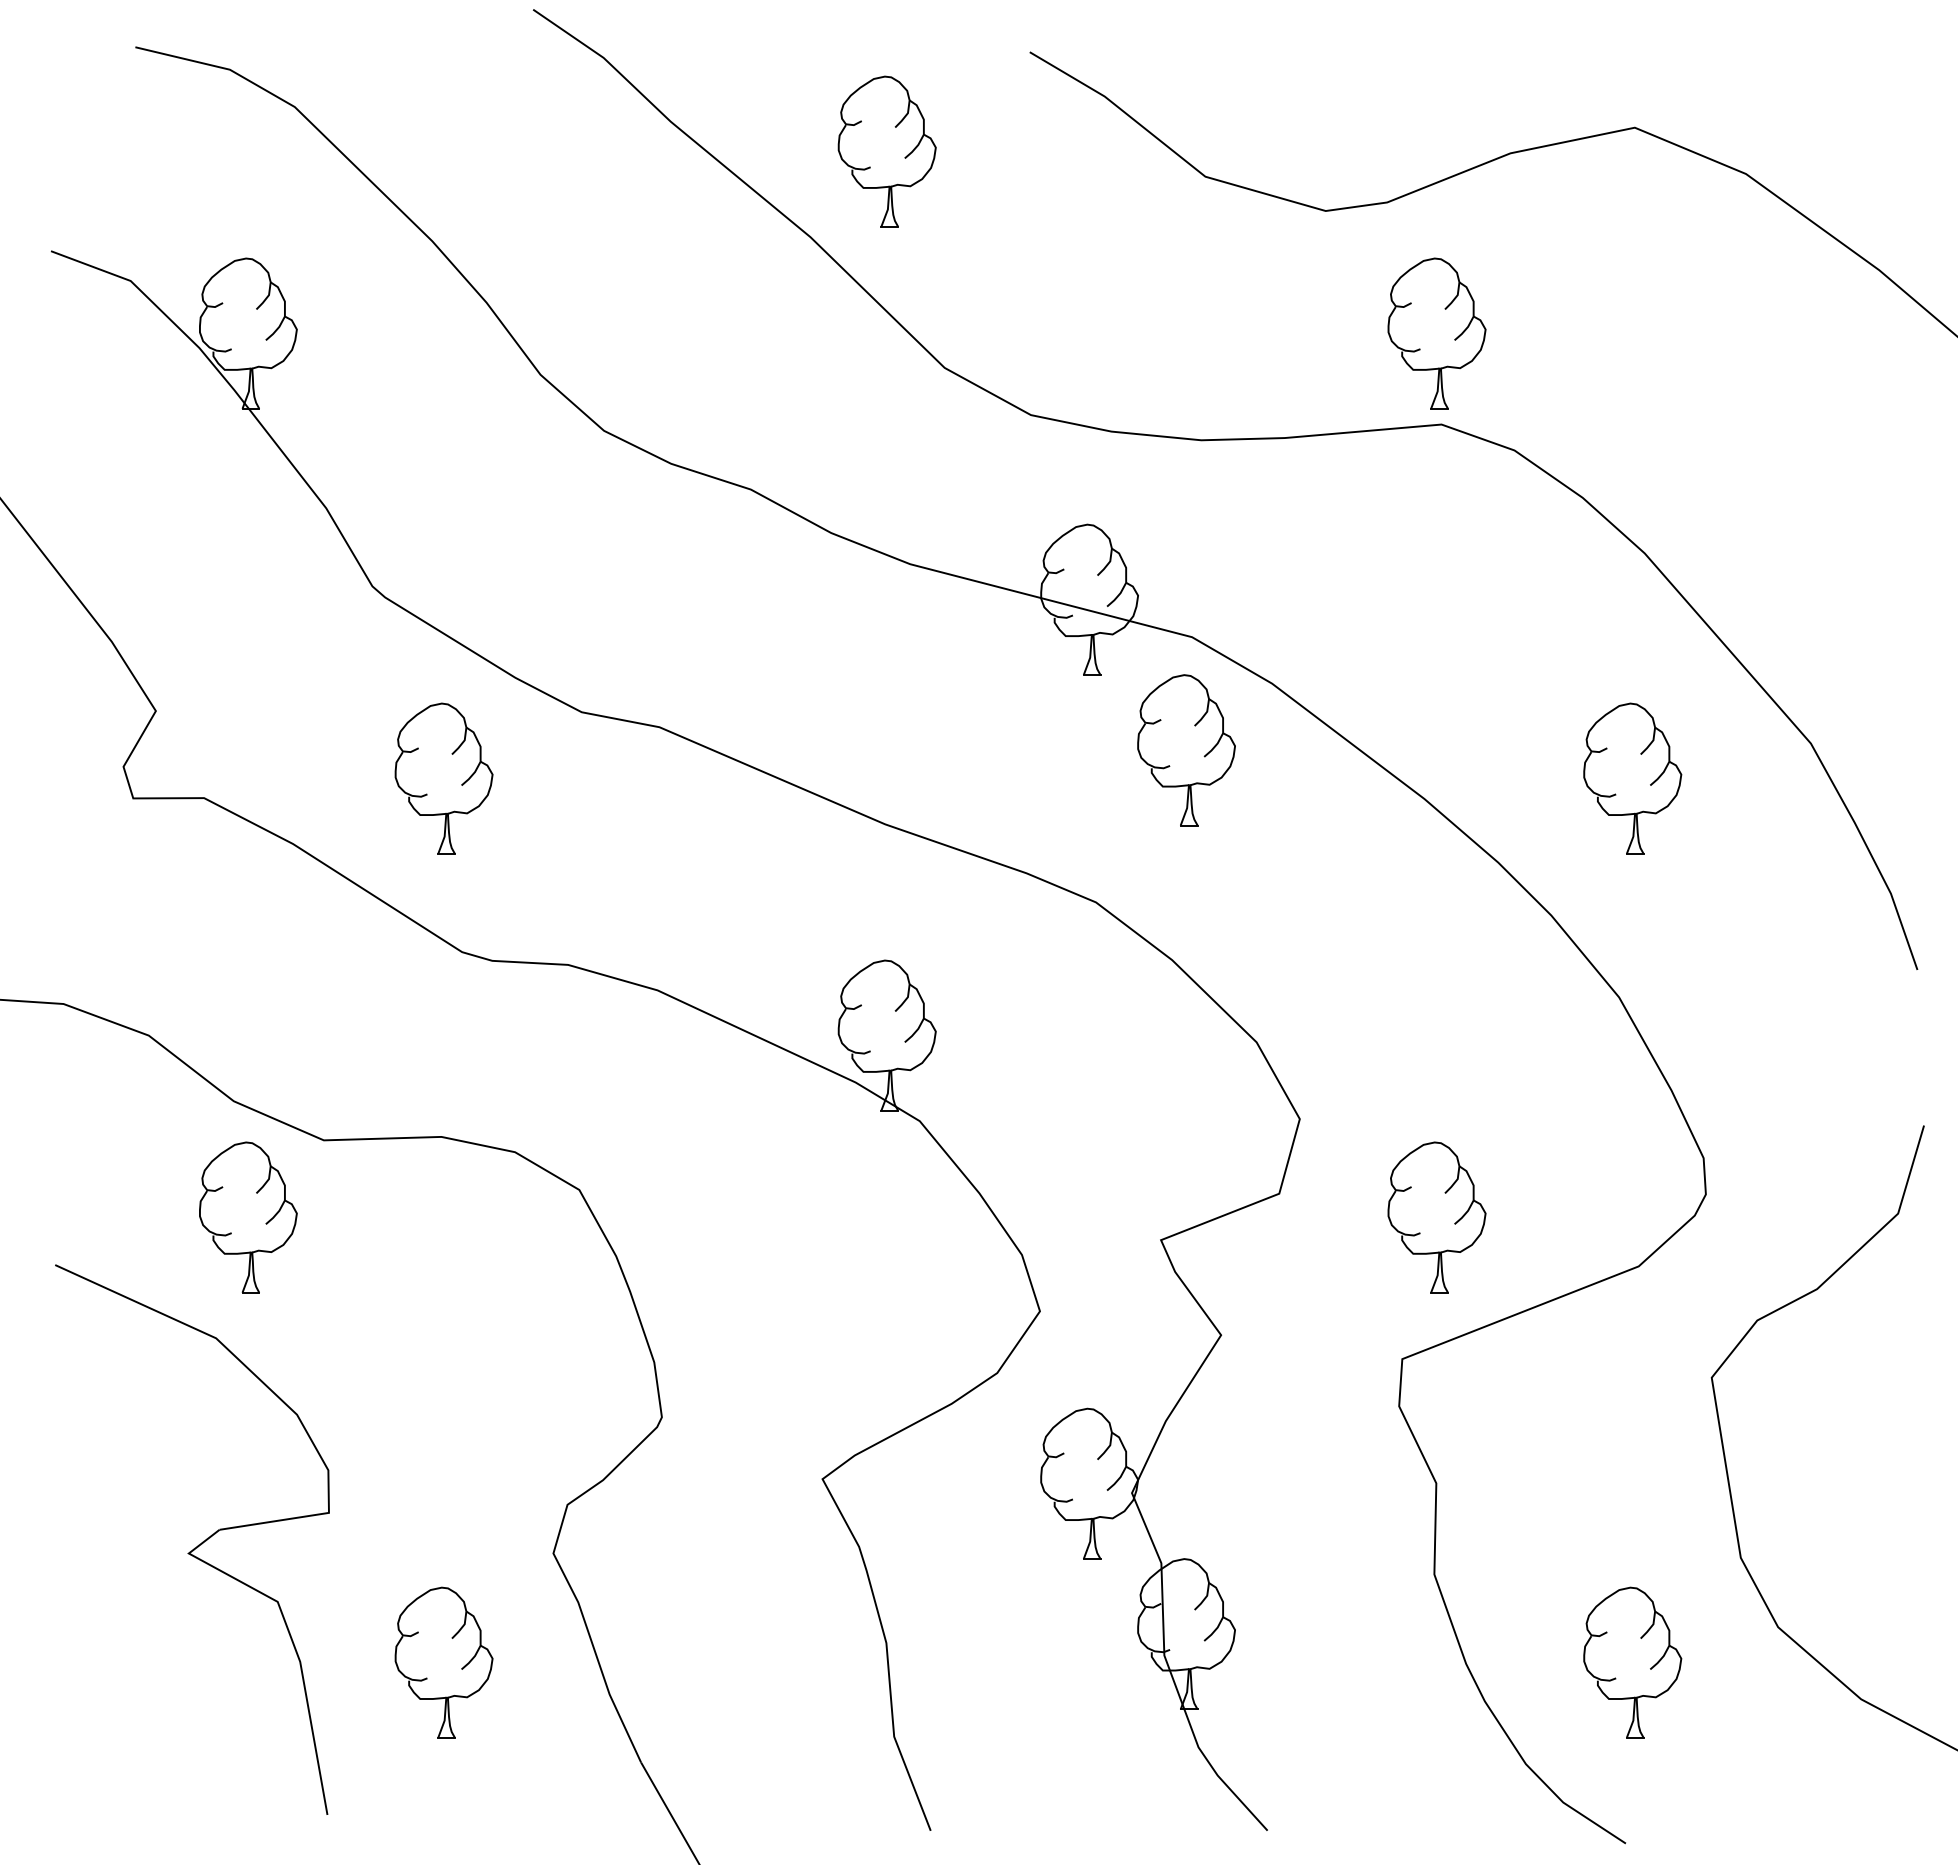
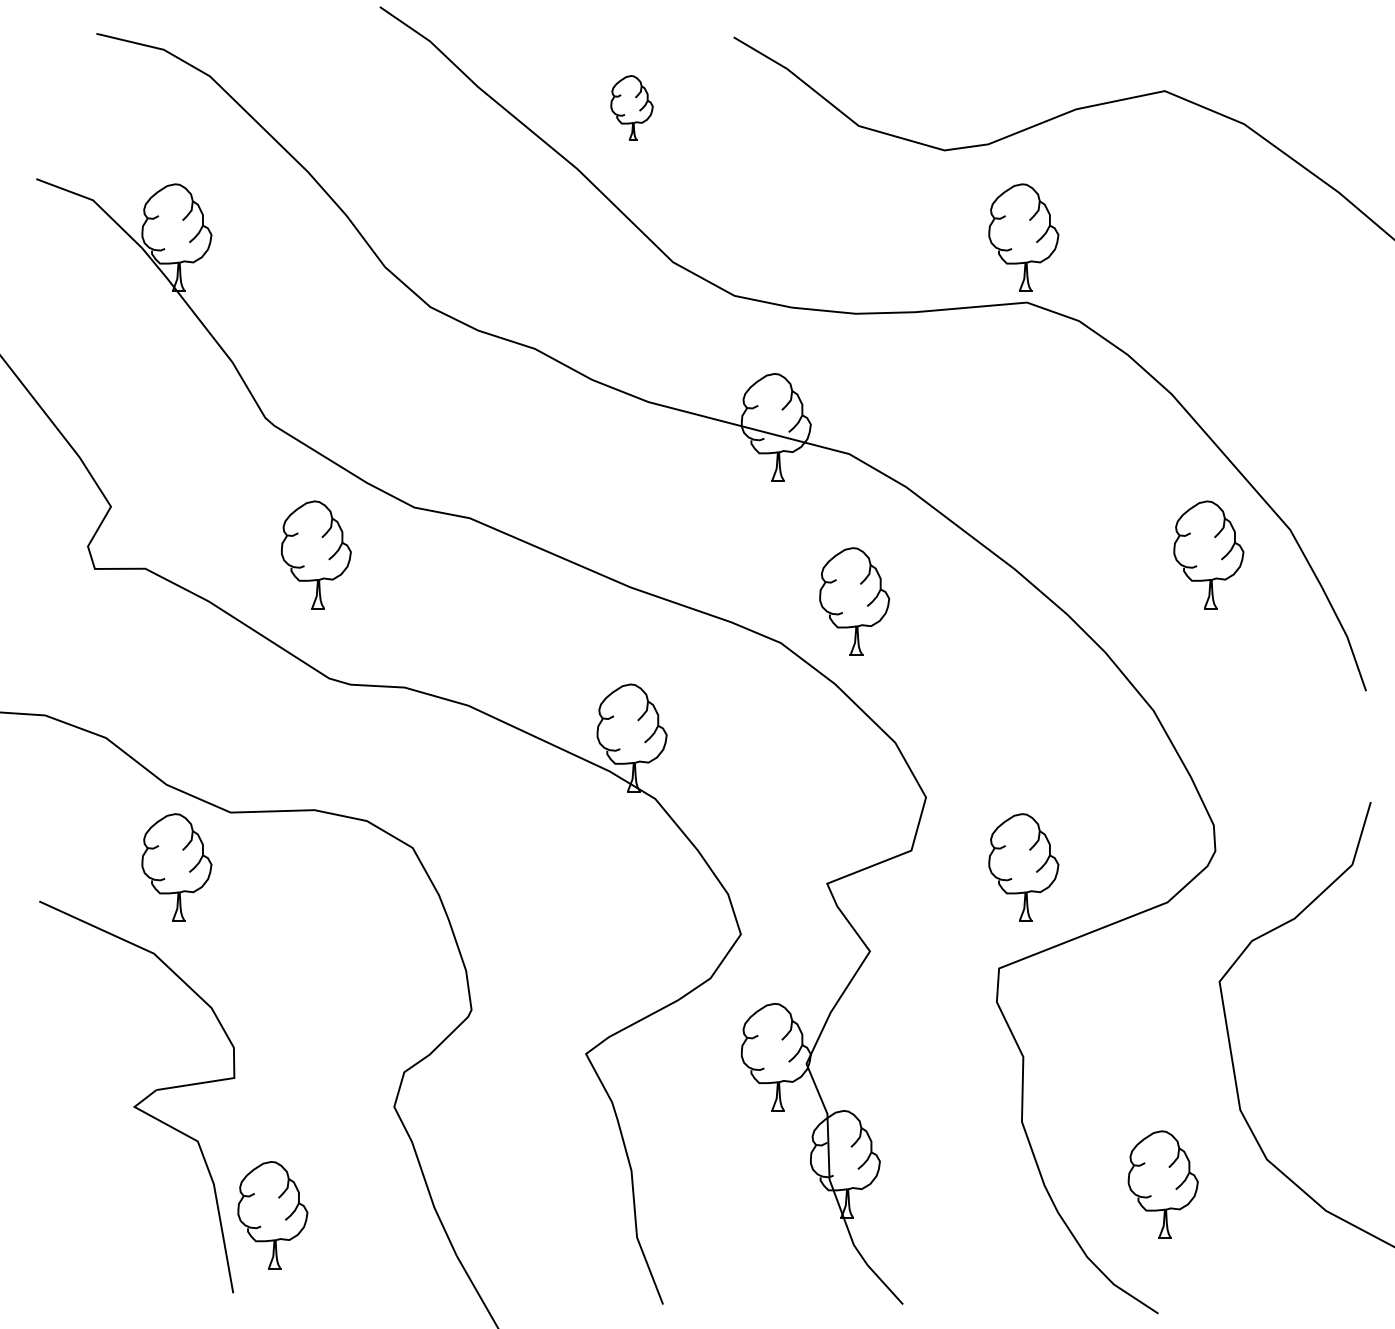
part: (886, 151) -> (631, 108), size x0.6
part: (1186, 750) -> (854, 601), moved
part: (1632, 778) -> (1208, 554), moved
part: (443, 1662) -> (272, 1215), moved

